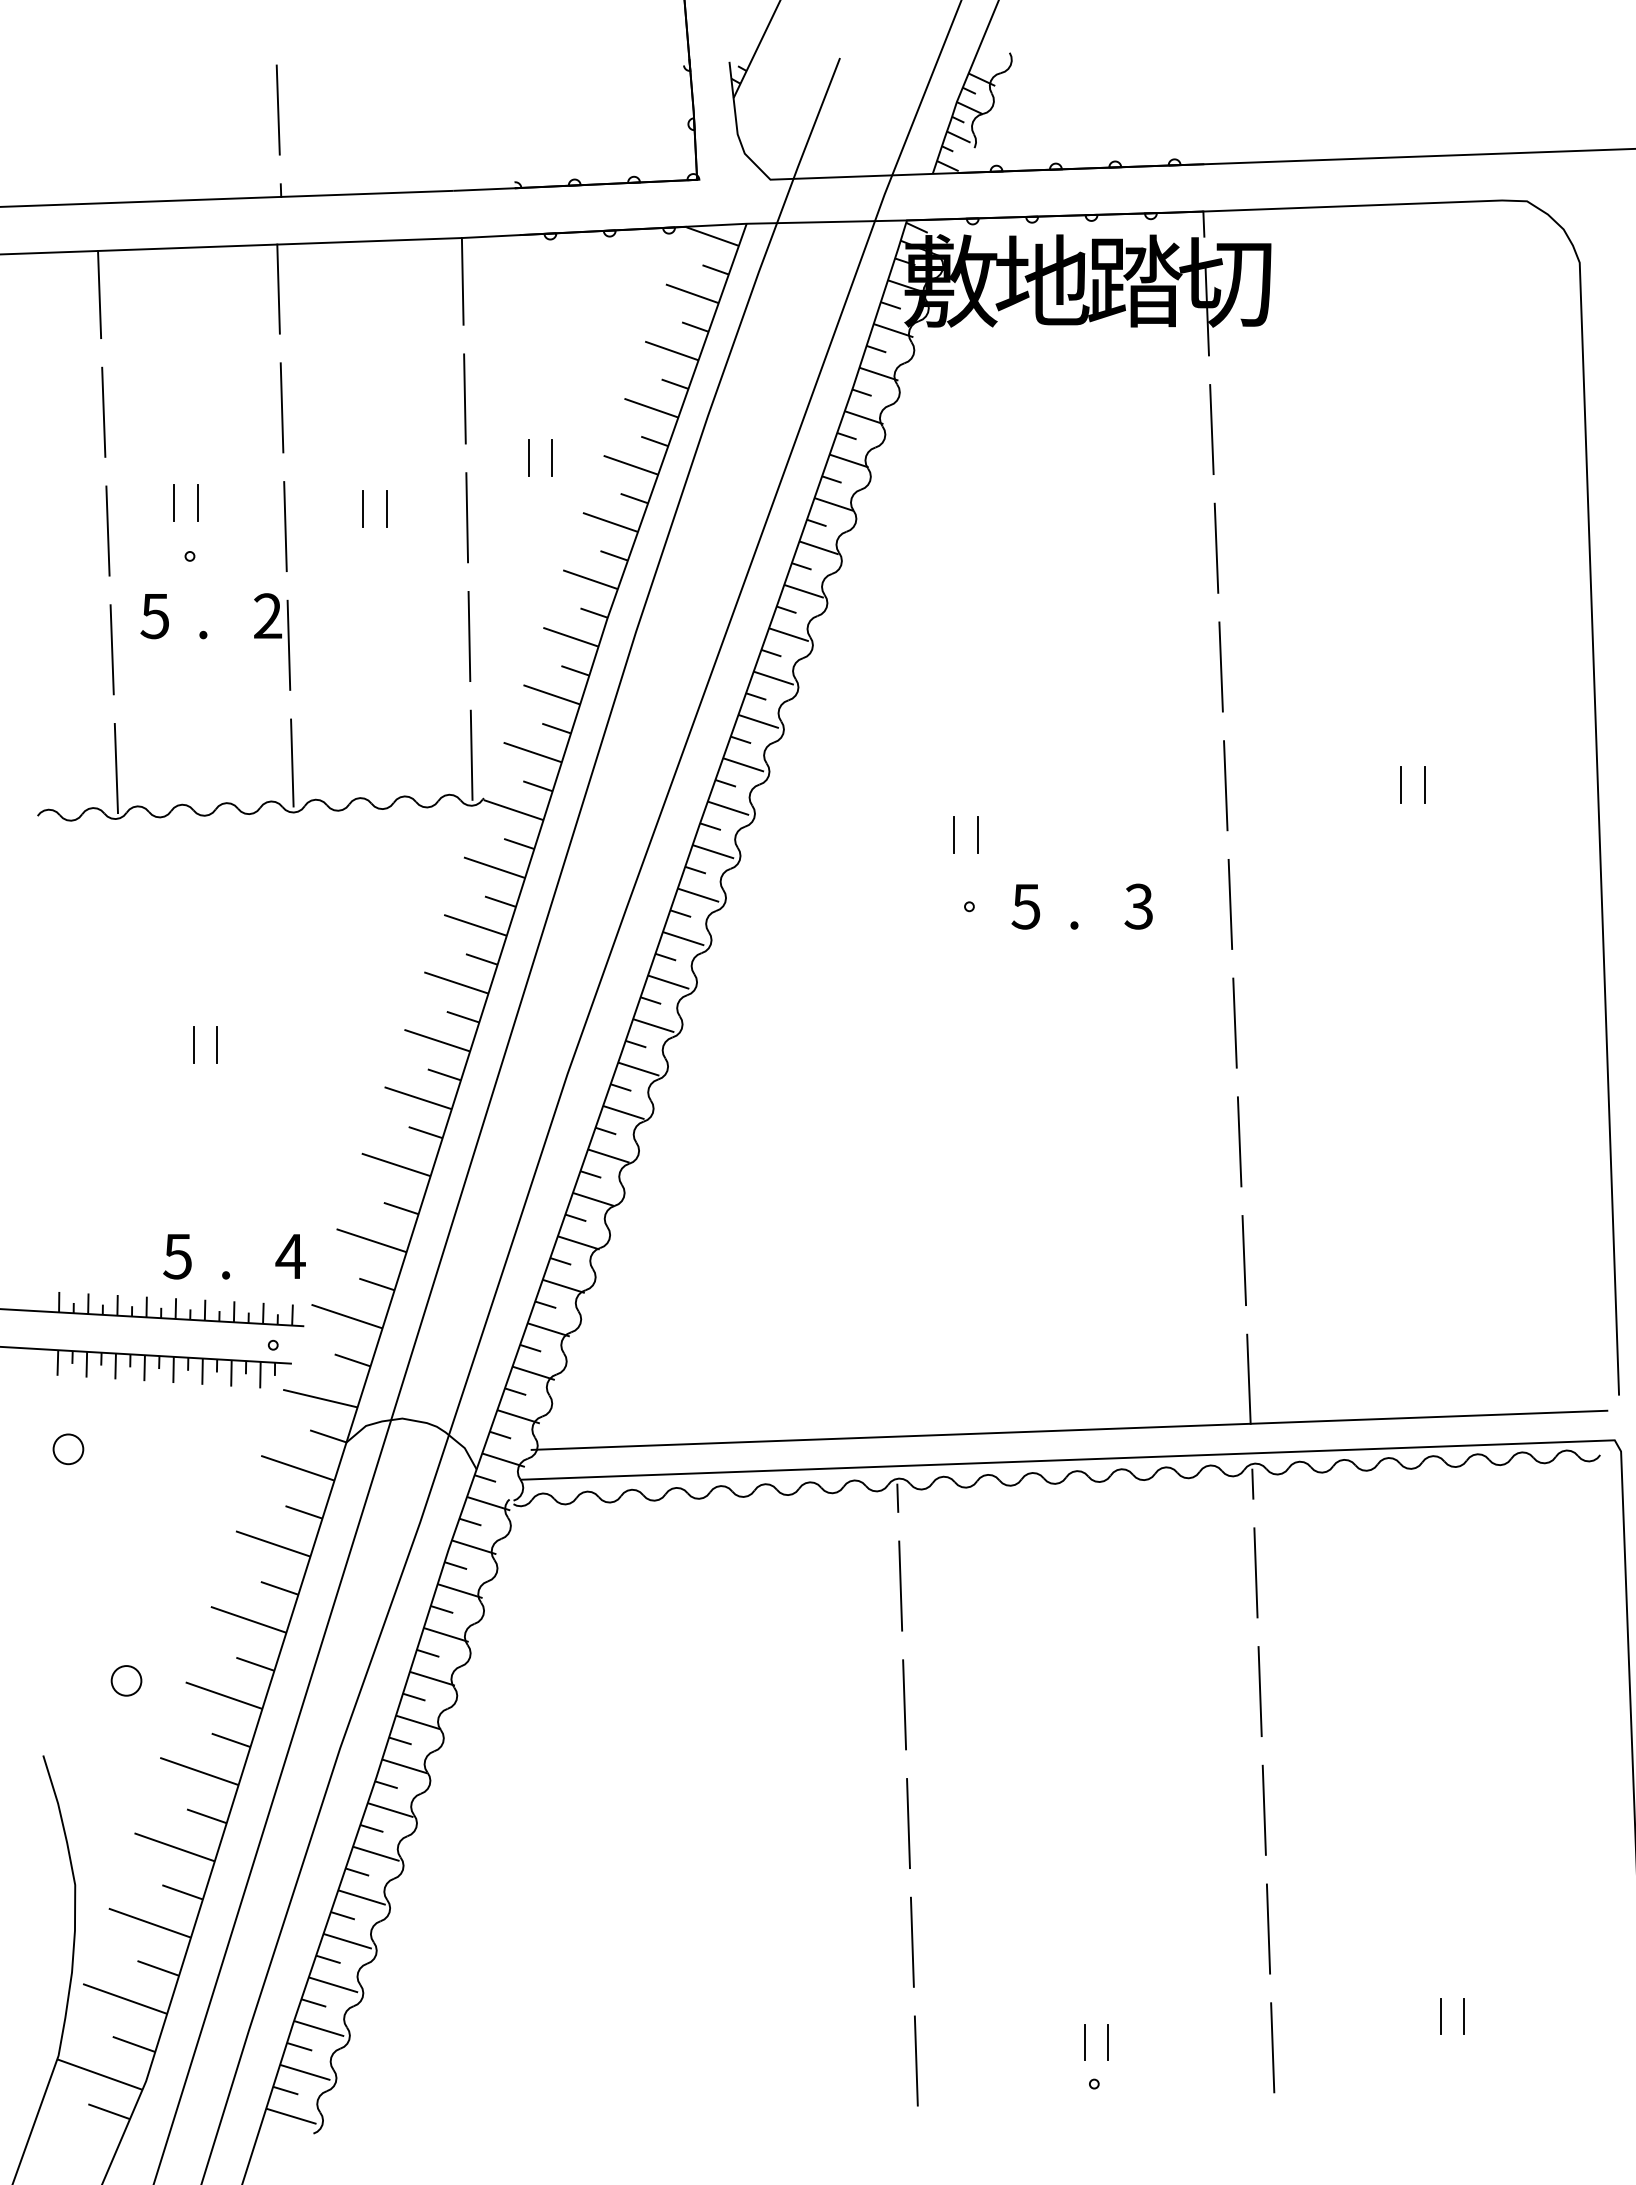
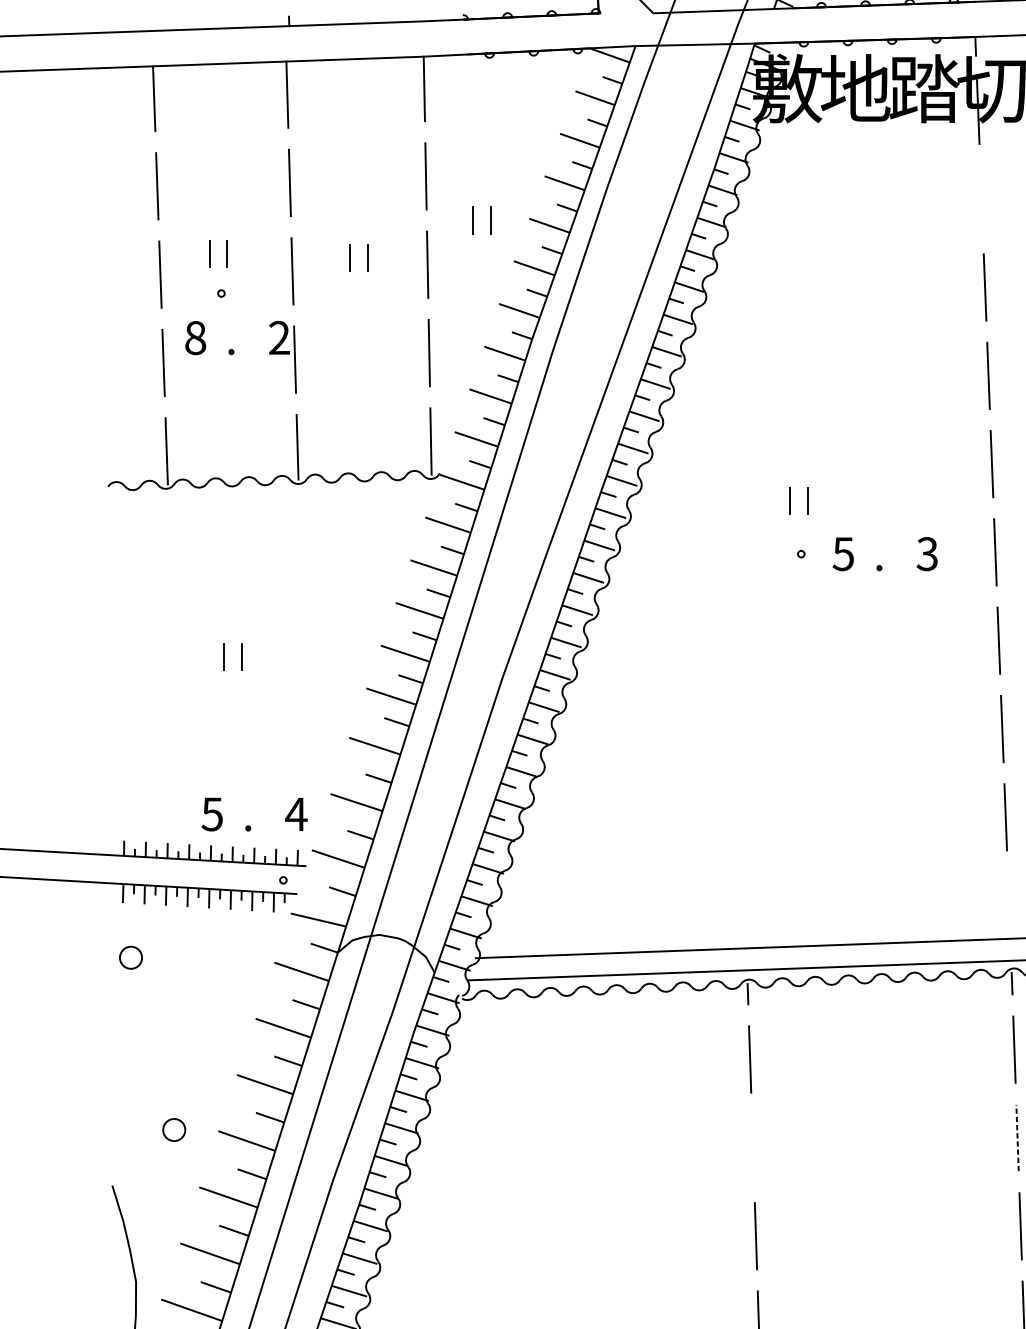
line: (1211, 429) -> (981, 199), removed
text: (154, 616) -> (195, 338), 5 -> 8
line: (1248, 1378) -> (1008, 905), removed
line: (1260, 1691) -> (1017, 1137), solid -> dashed
line: (904, 1704) -> (752, 1147), removed

